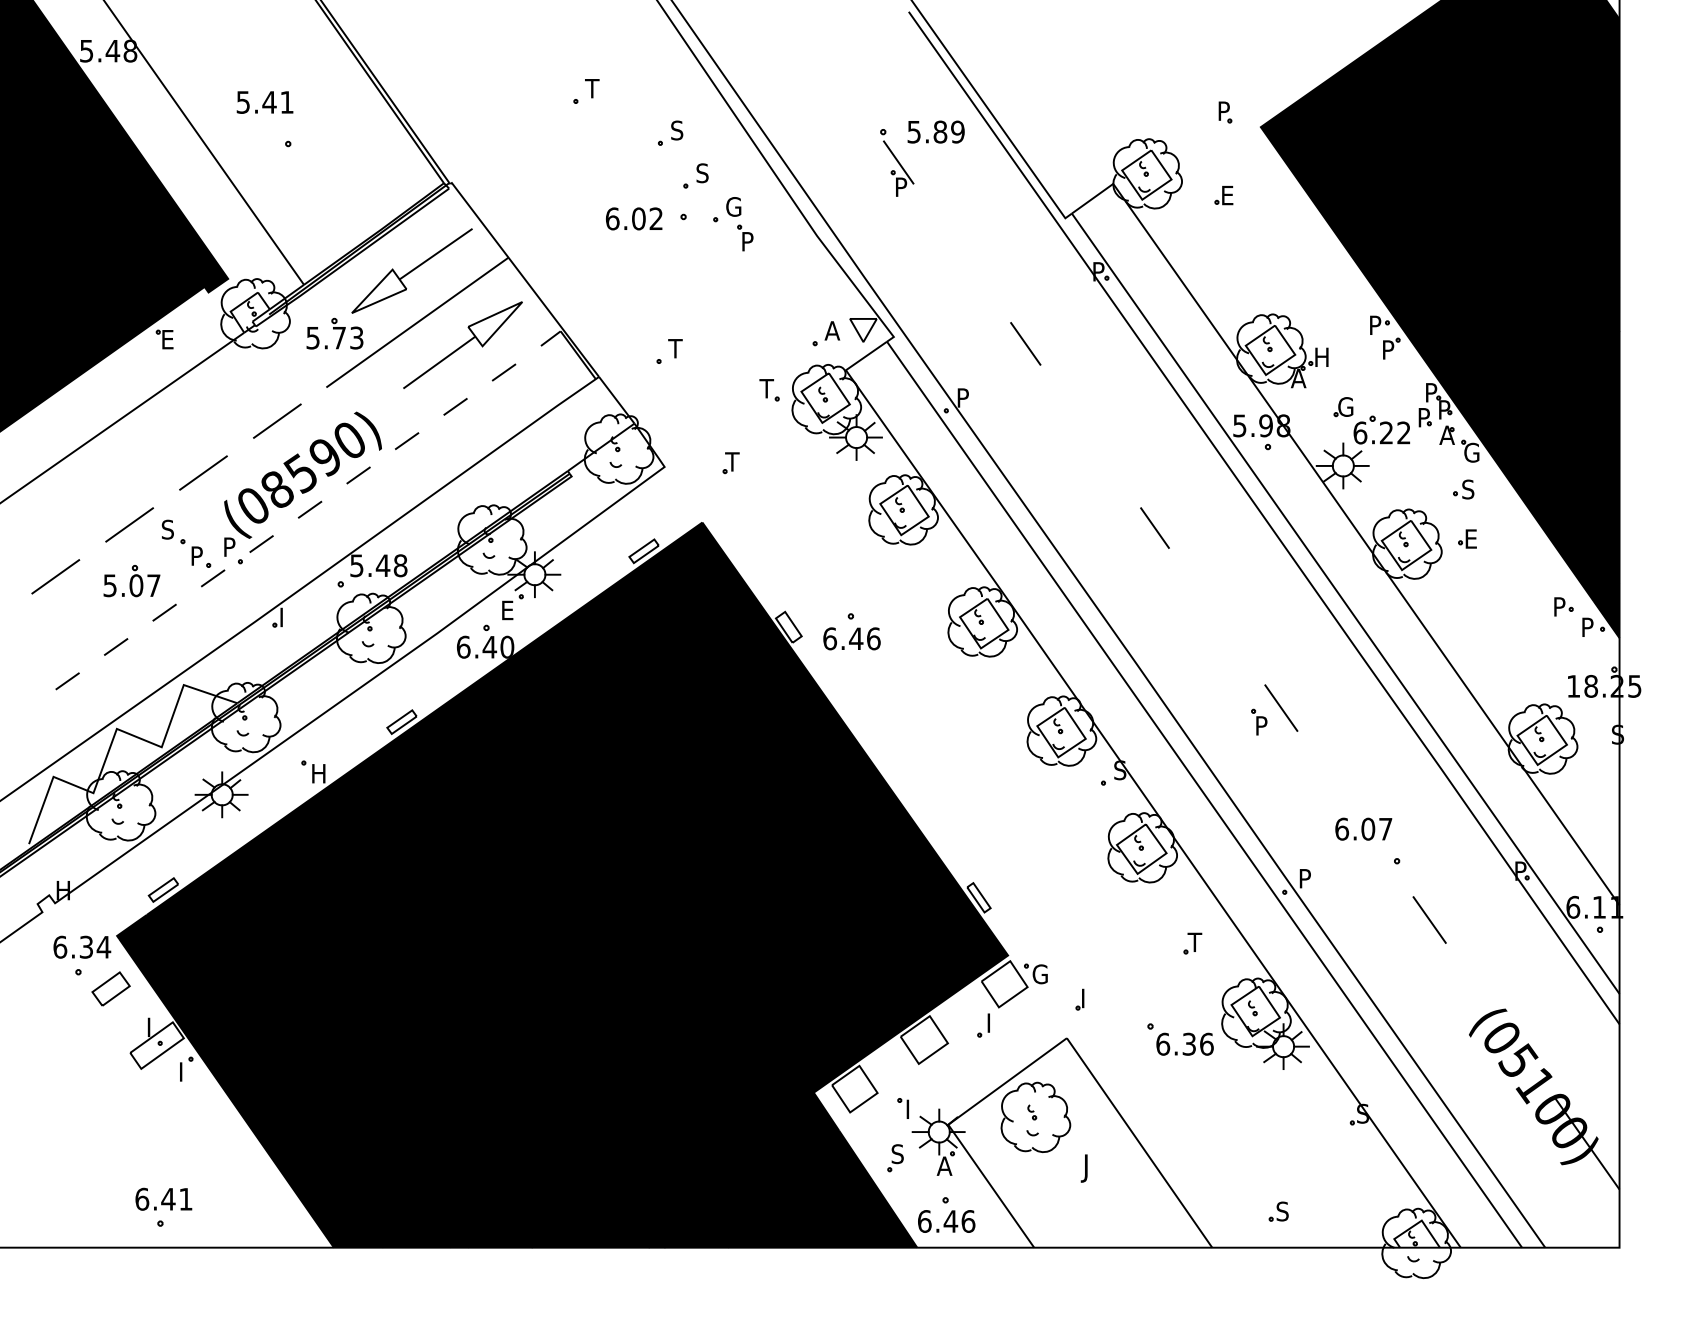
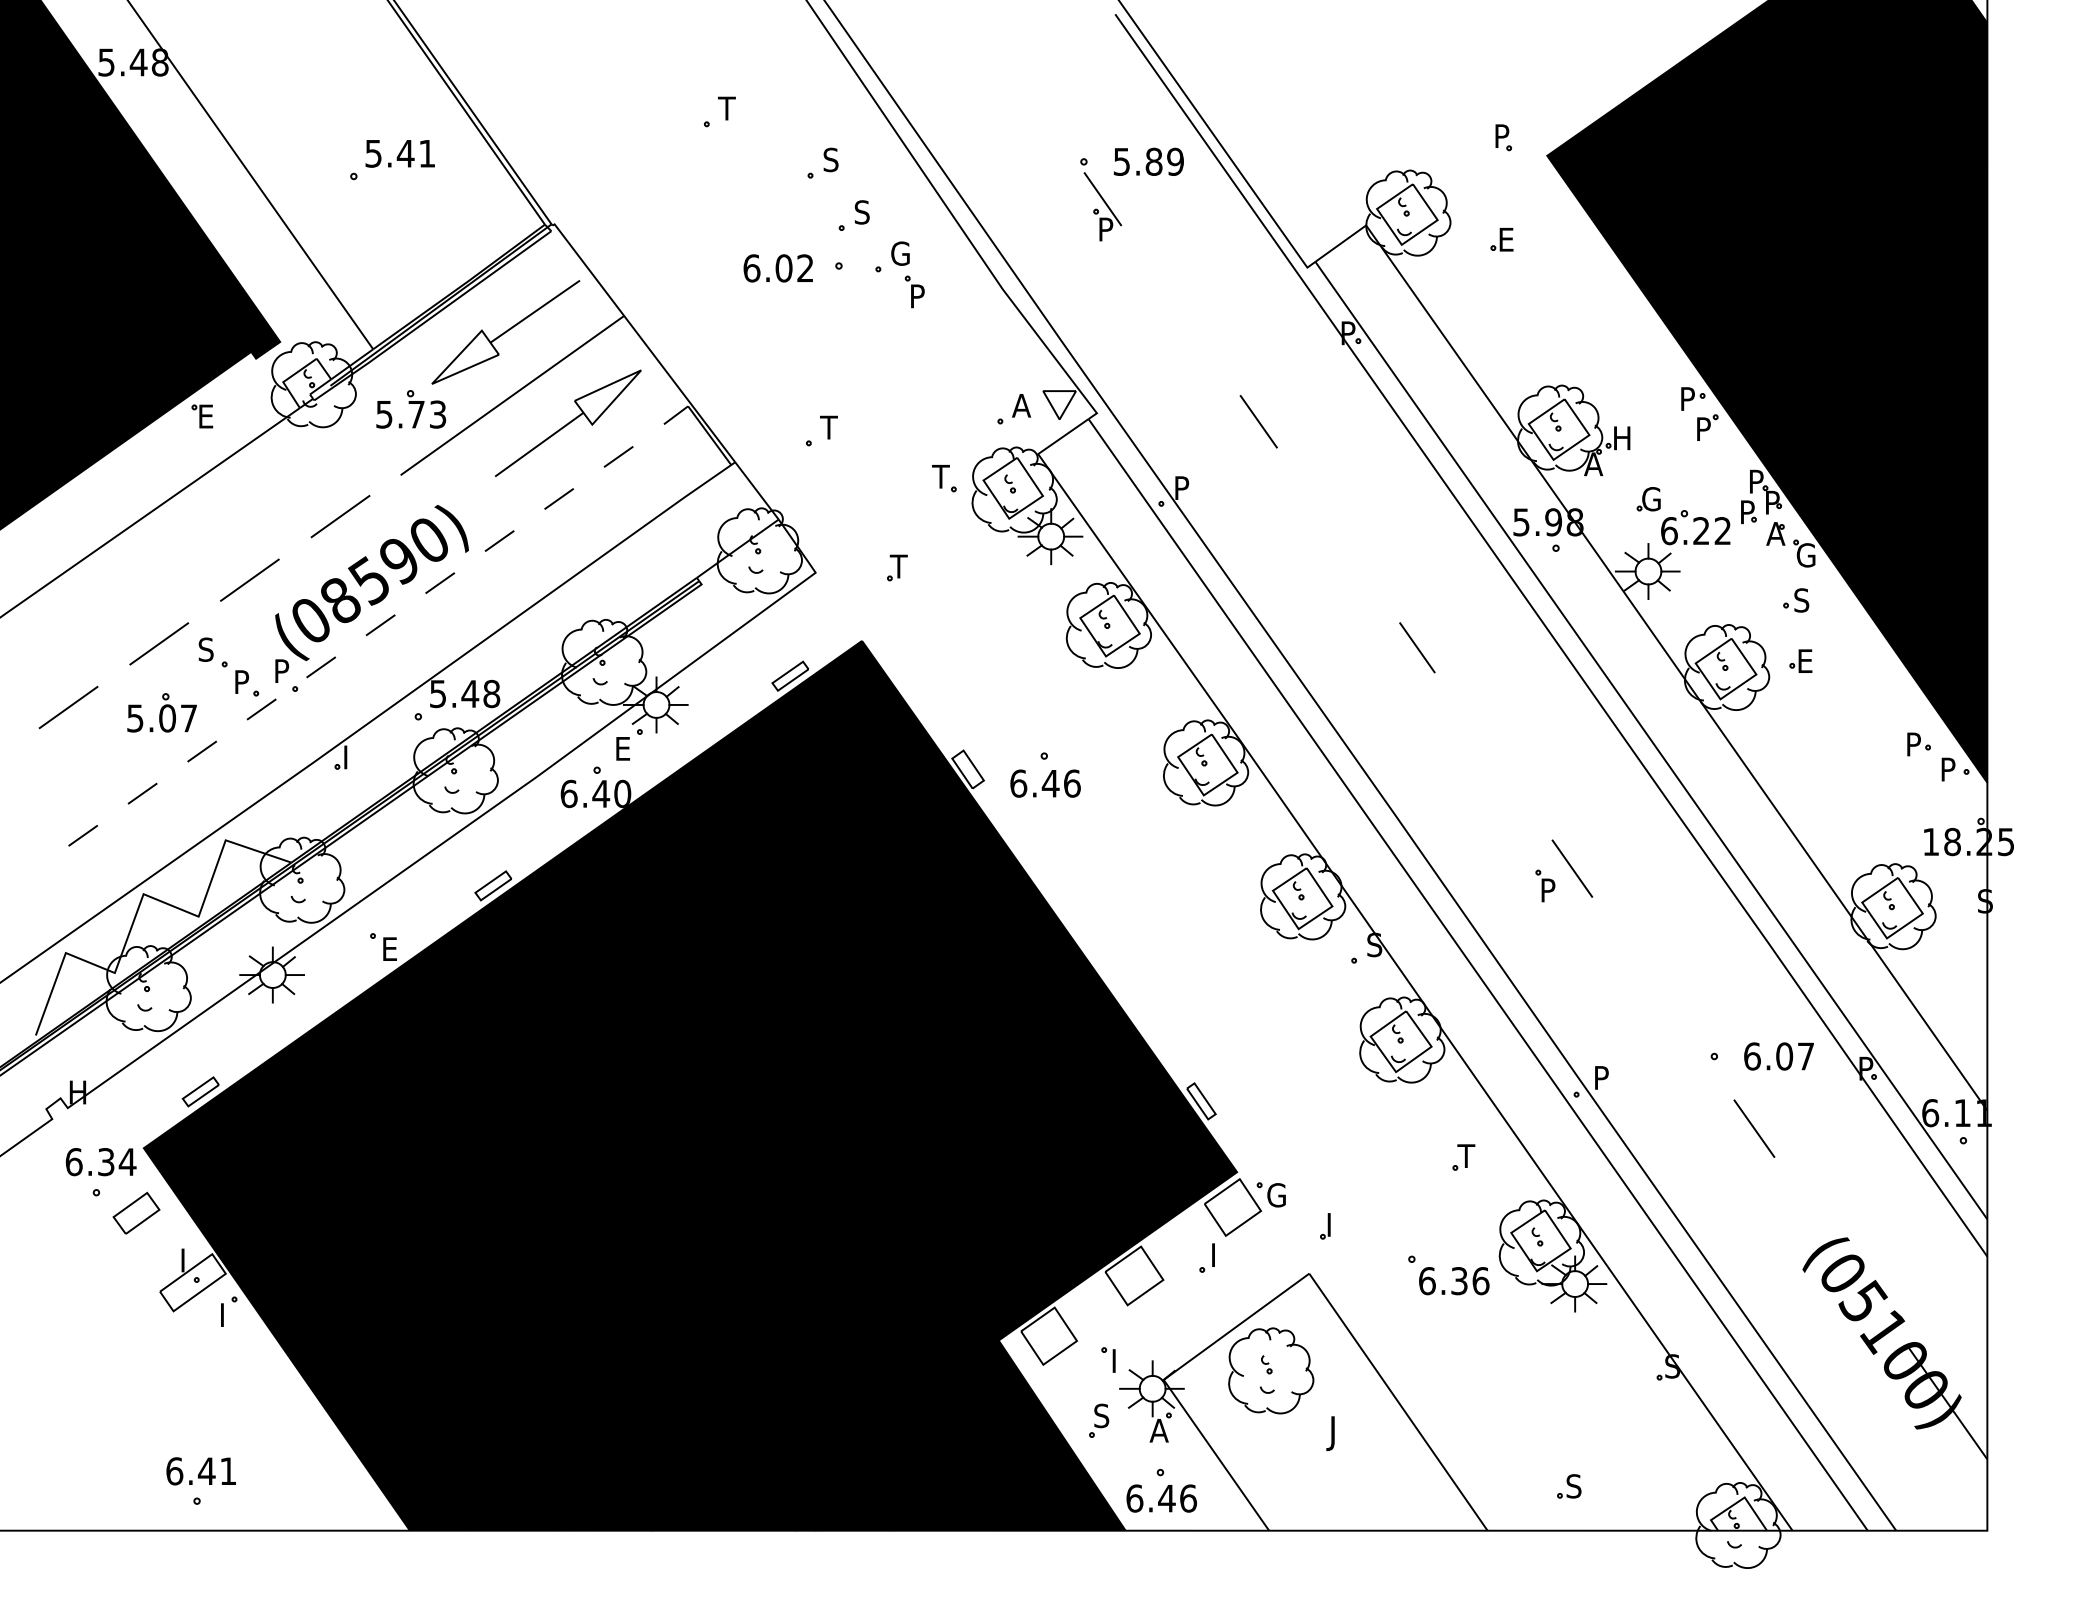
text: (264, 102) -> (399, 153), moved
text: (319, 773) -> (392, 948), H -> E
text: (1363, 828) -> (1778, 1055), moved

